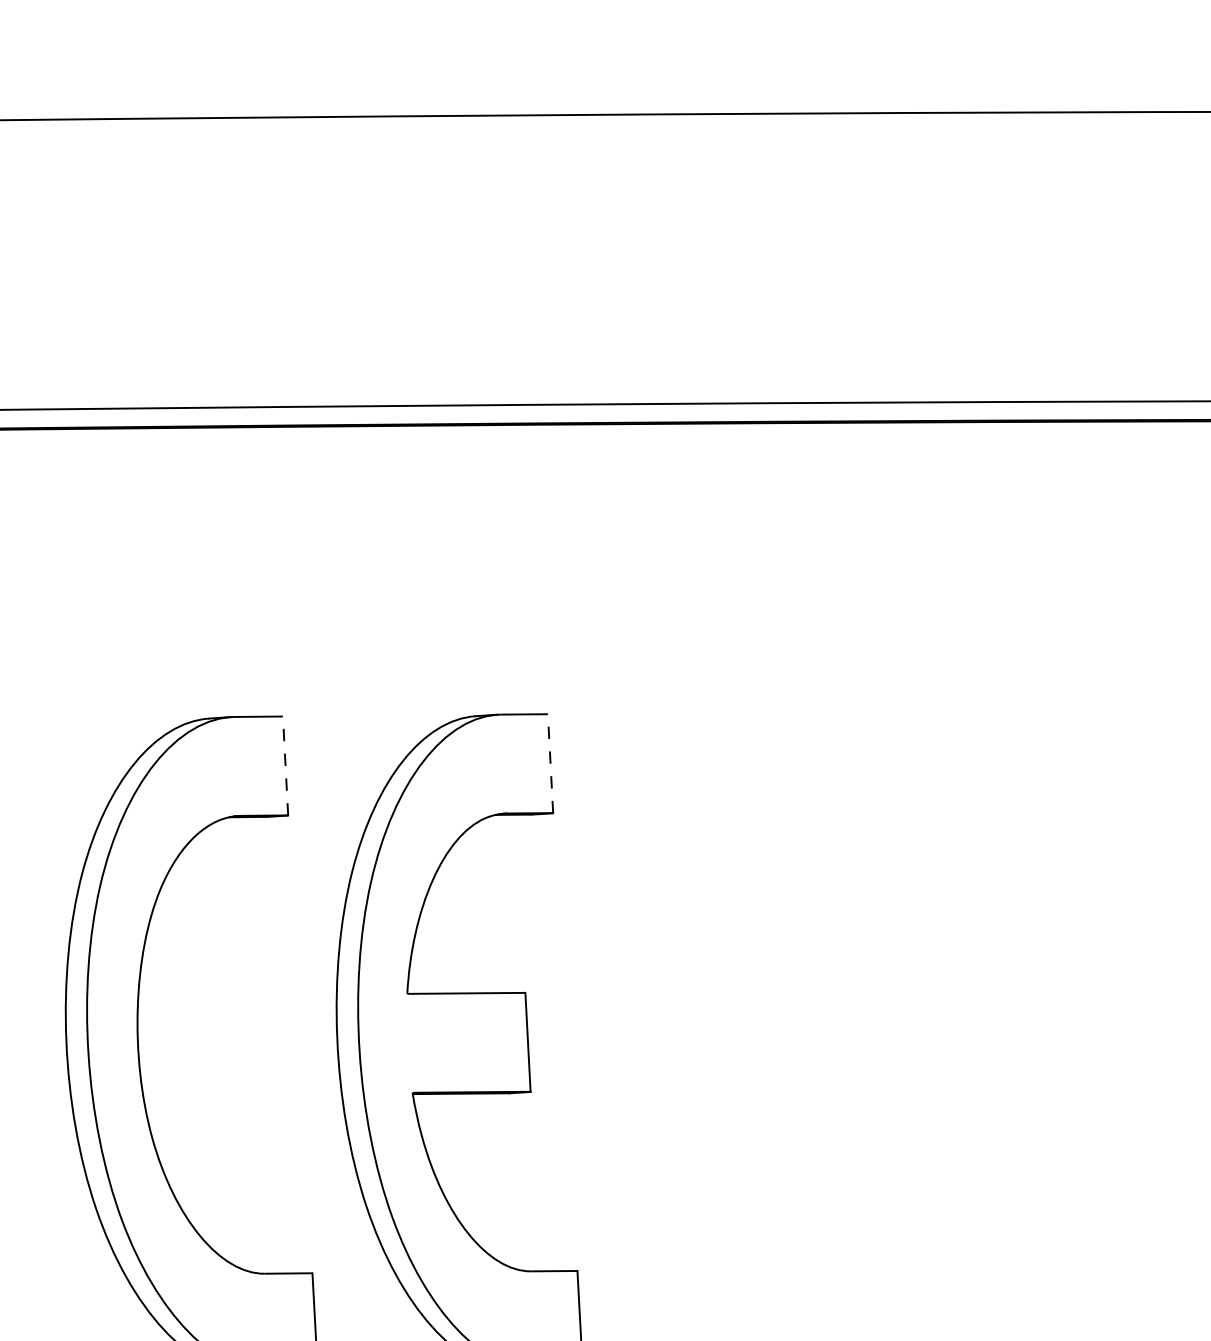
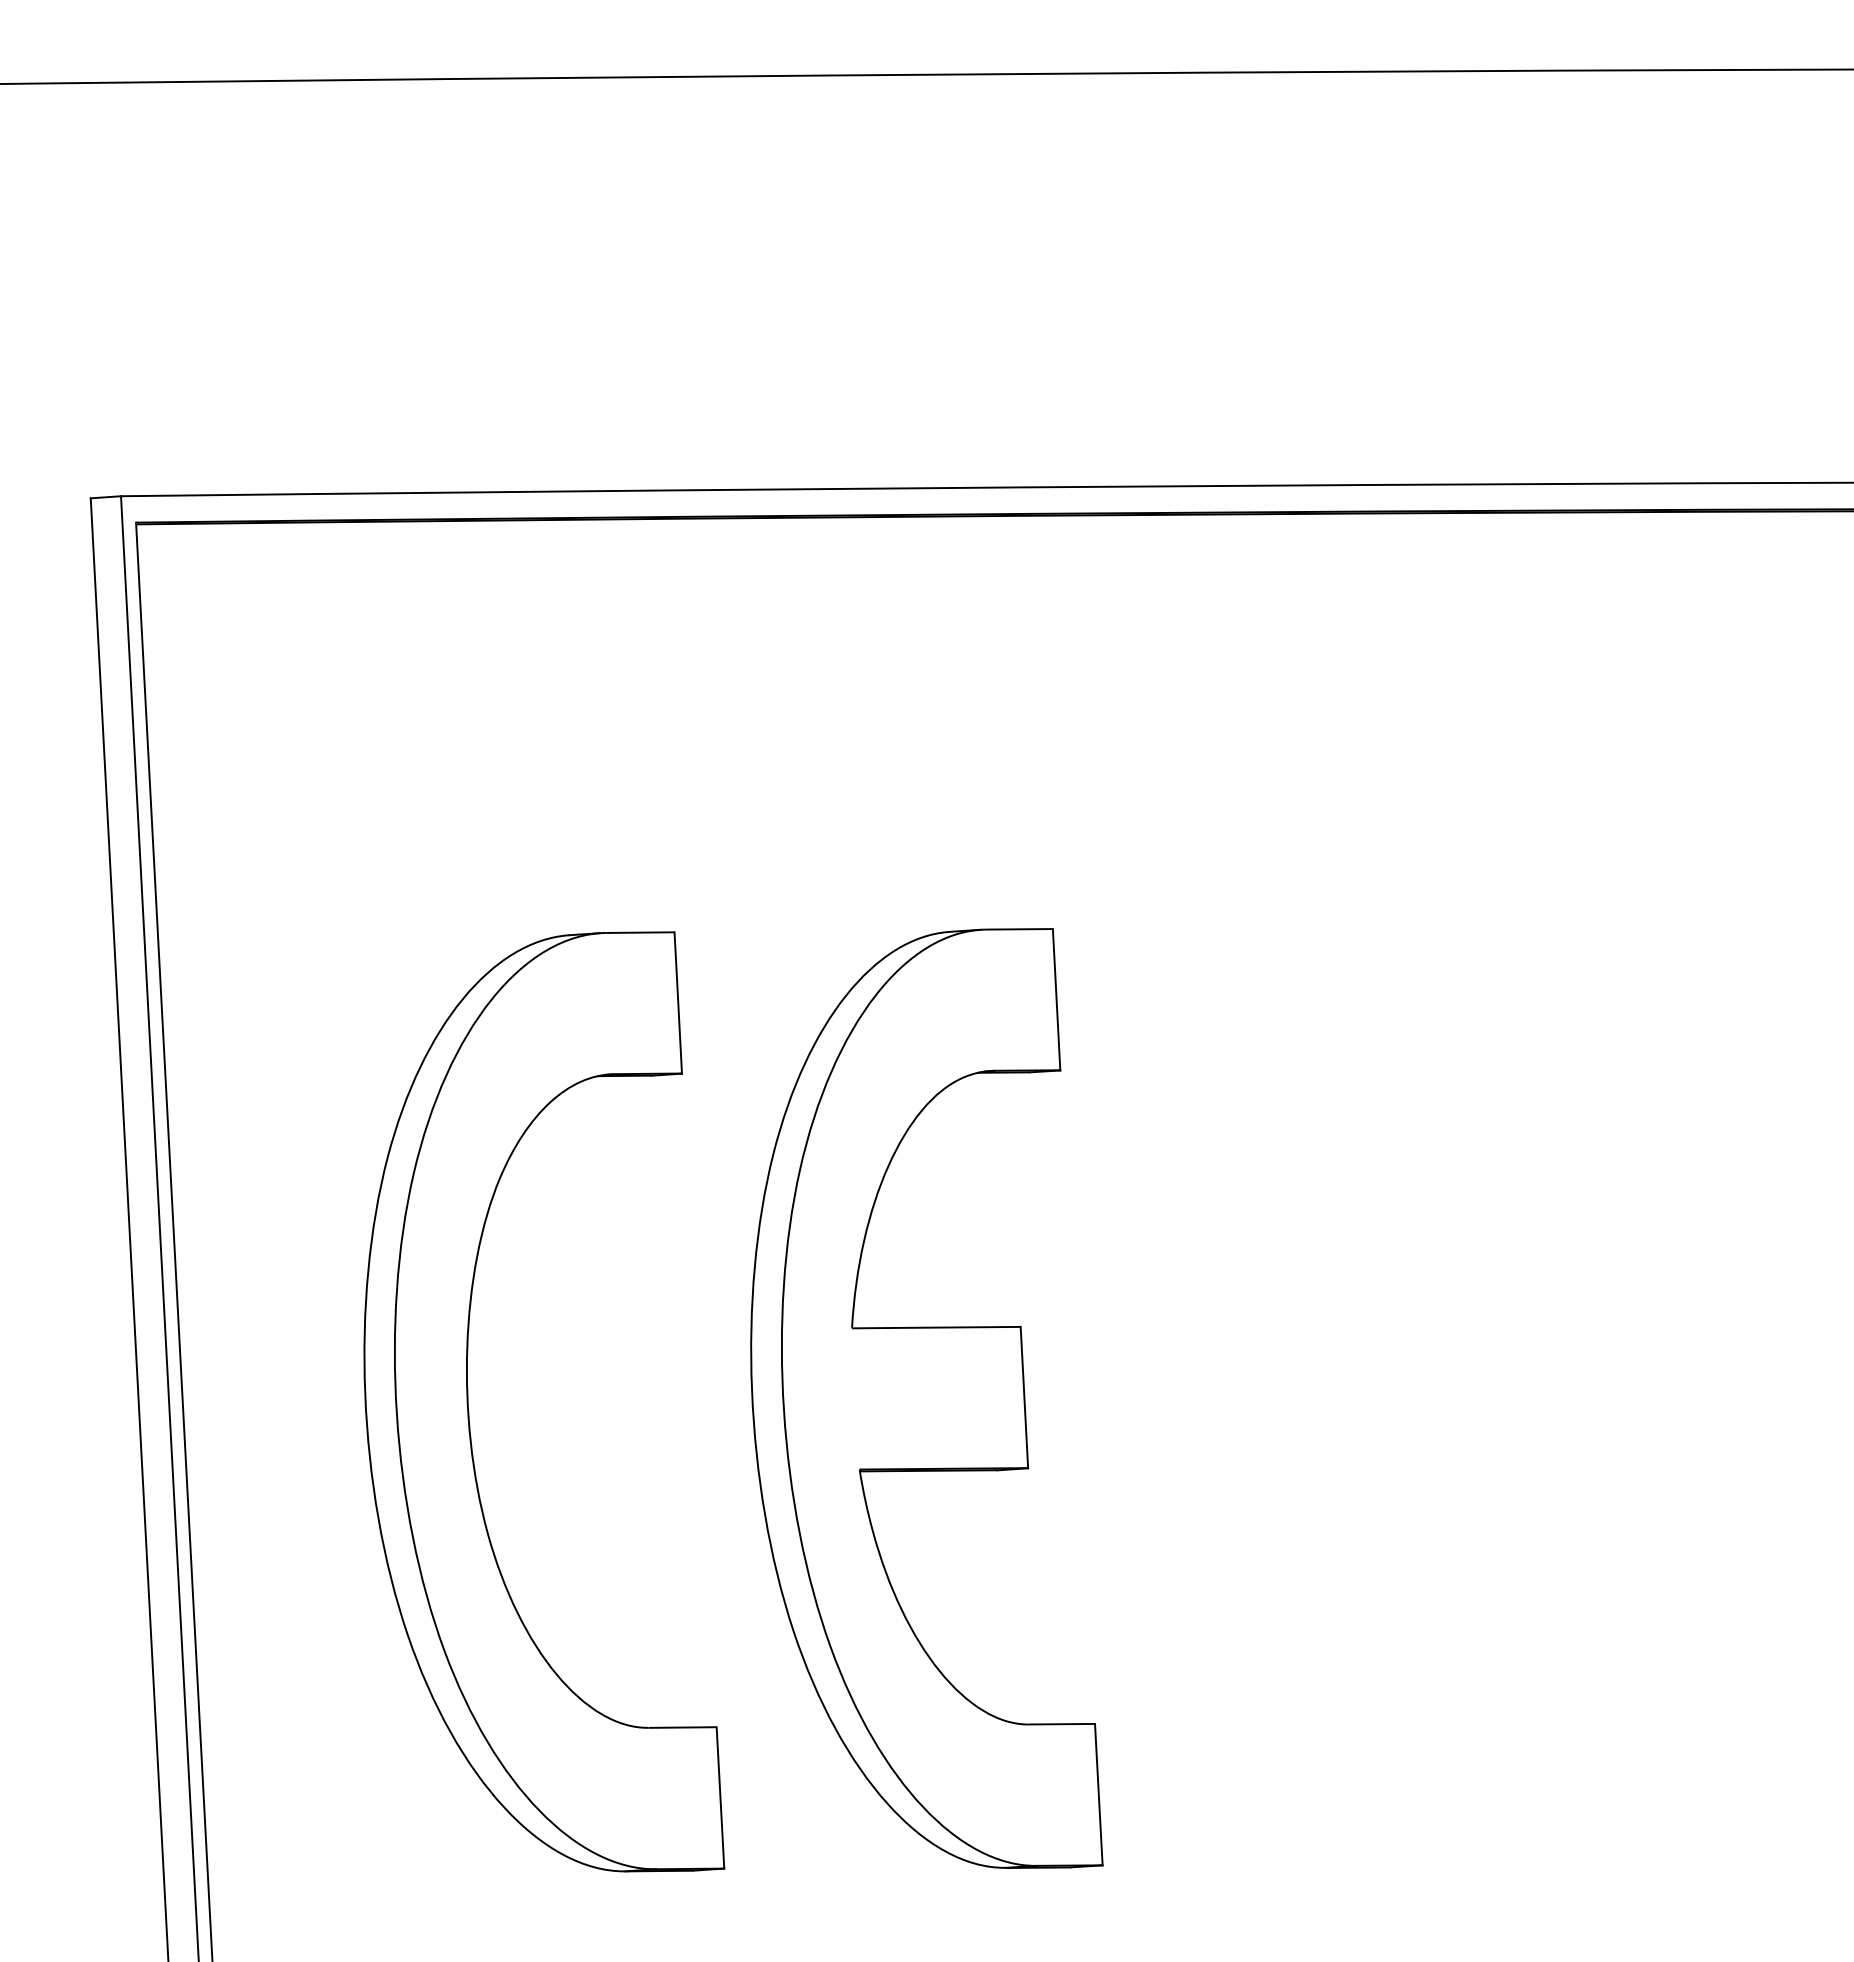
line: (550, 763) -> (1056, 999), dashed -> solid
line: (285, 765) -> (678, 1002), dashed -> solid

